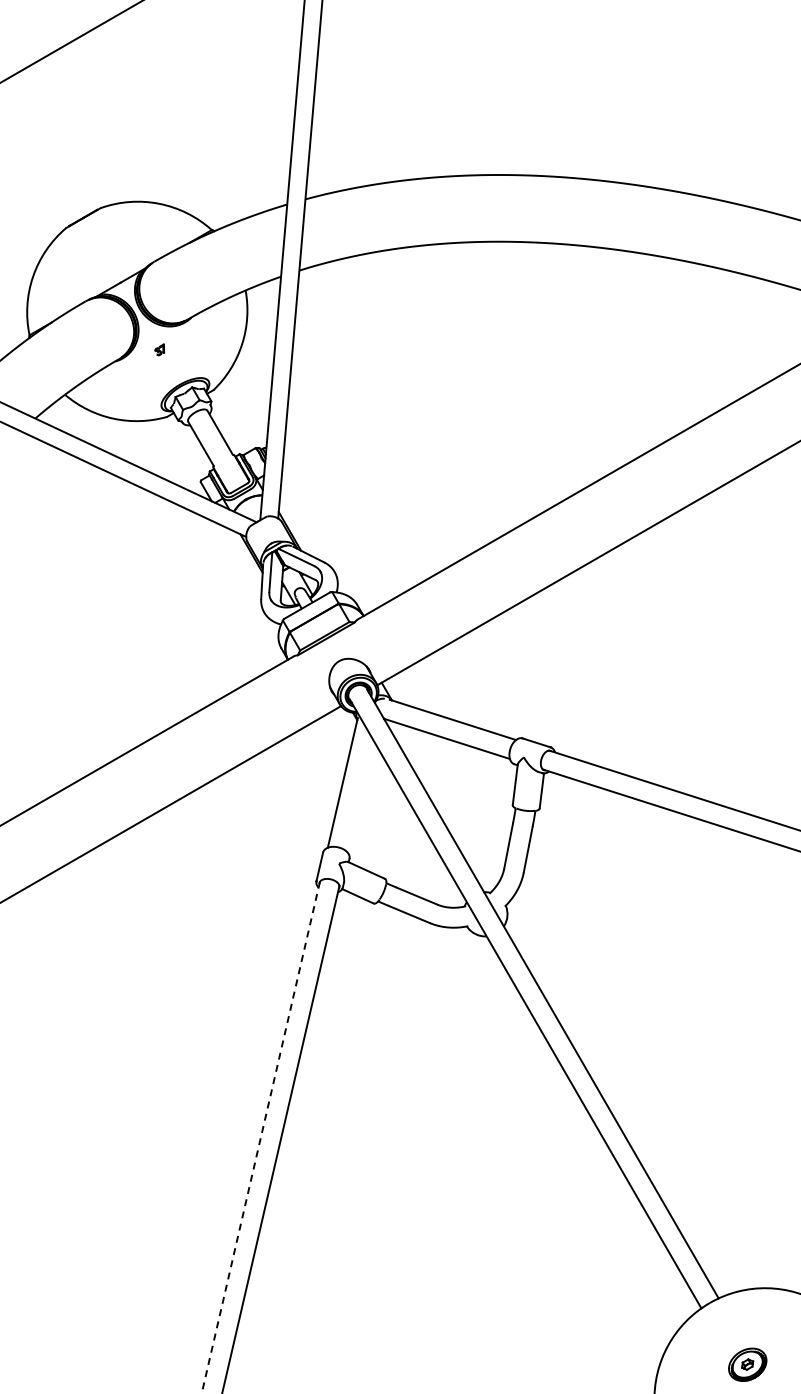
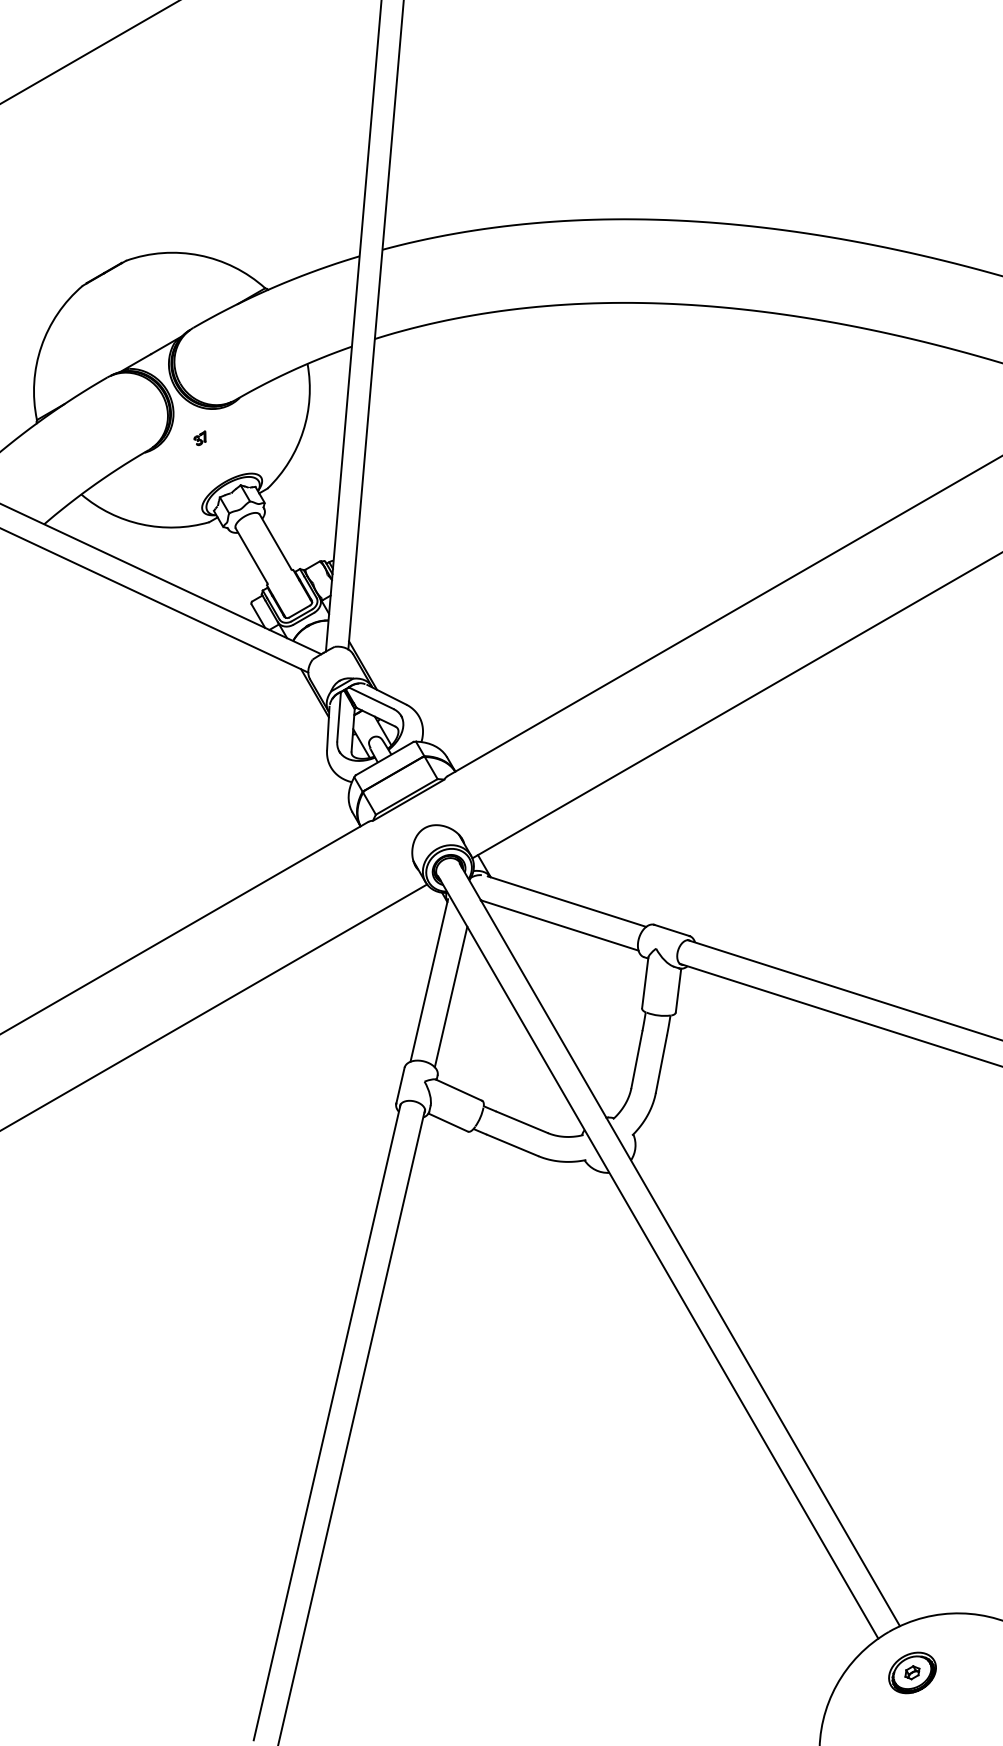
line: (360, 795) -> (451, 996), added
line: (261, 1135) -> (327, 1422), dashed -> solid
part: (747, 1364) -> (912, 1672), moved

